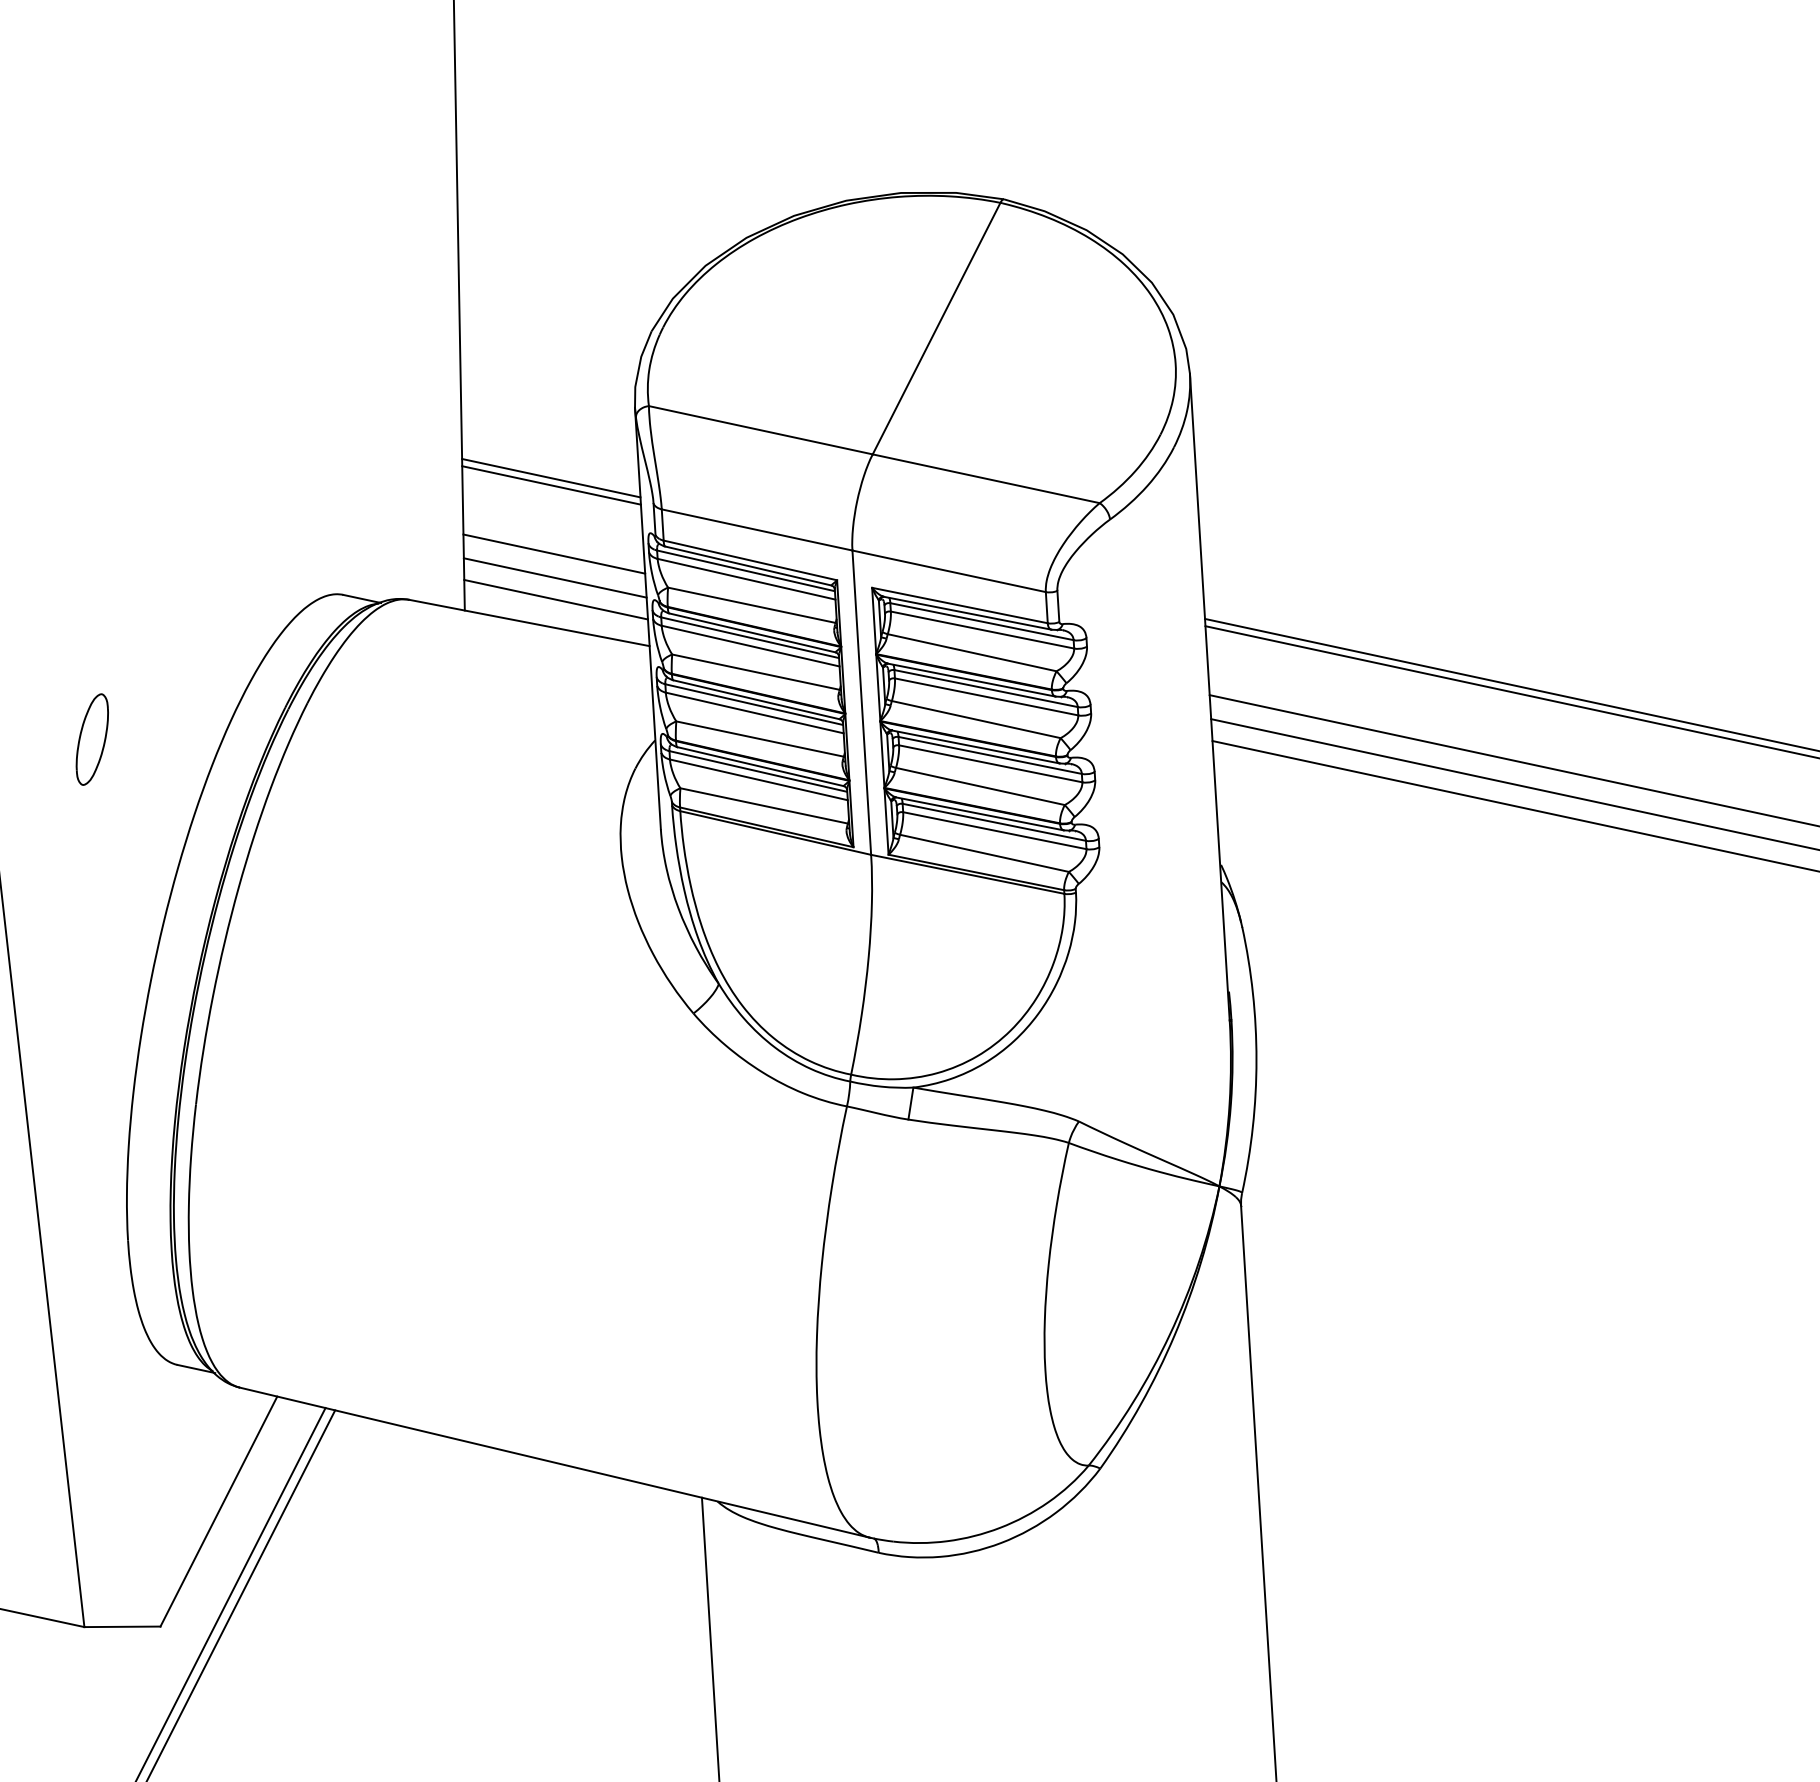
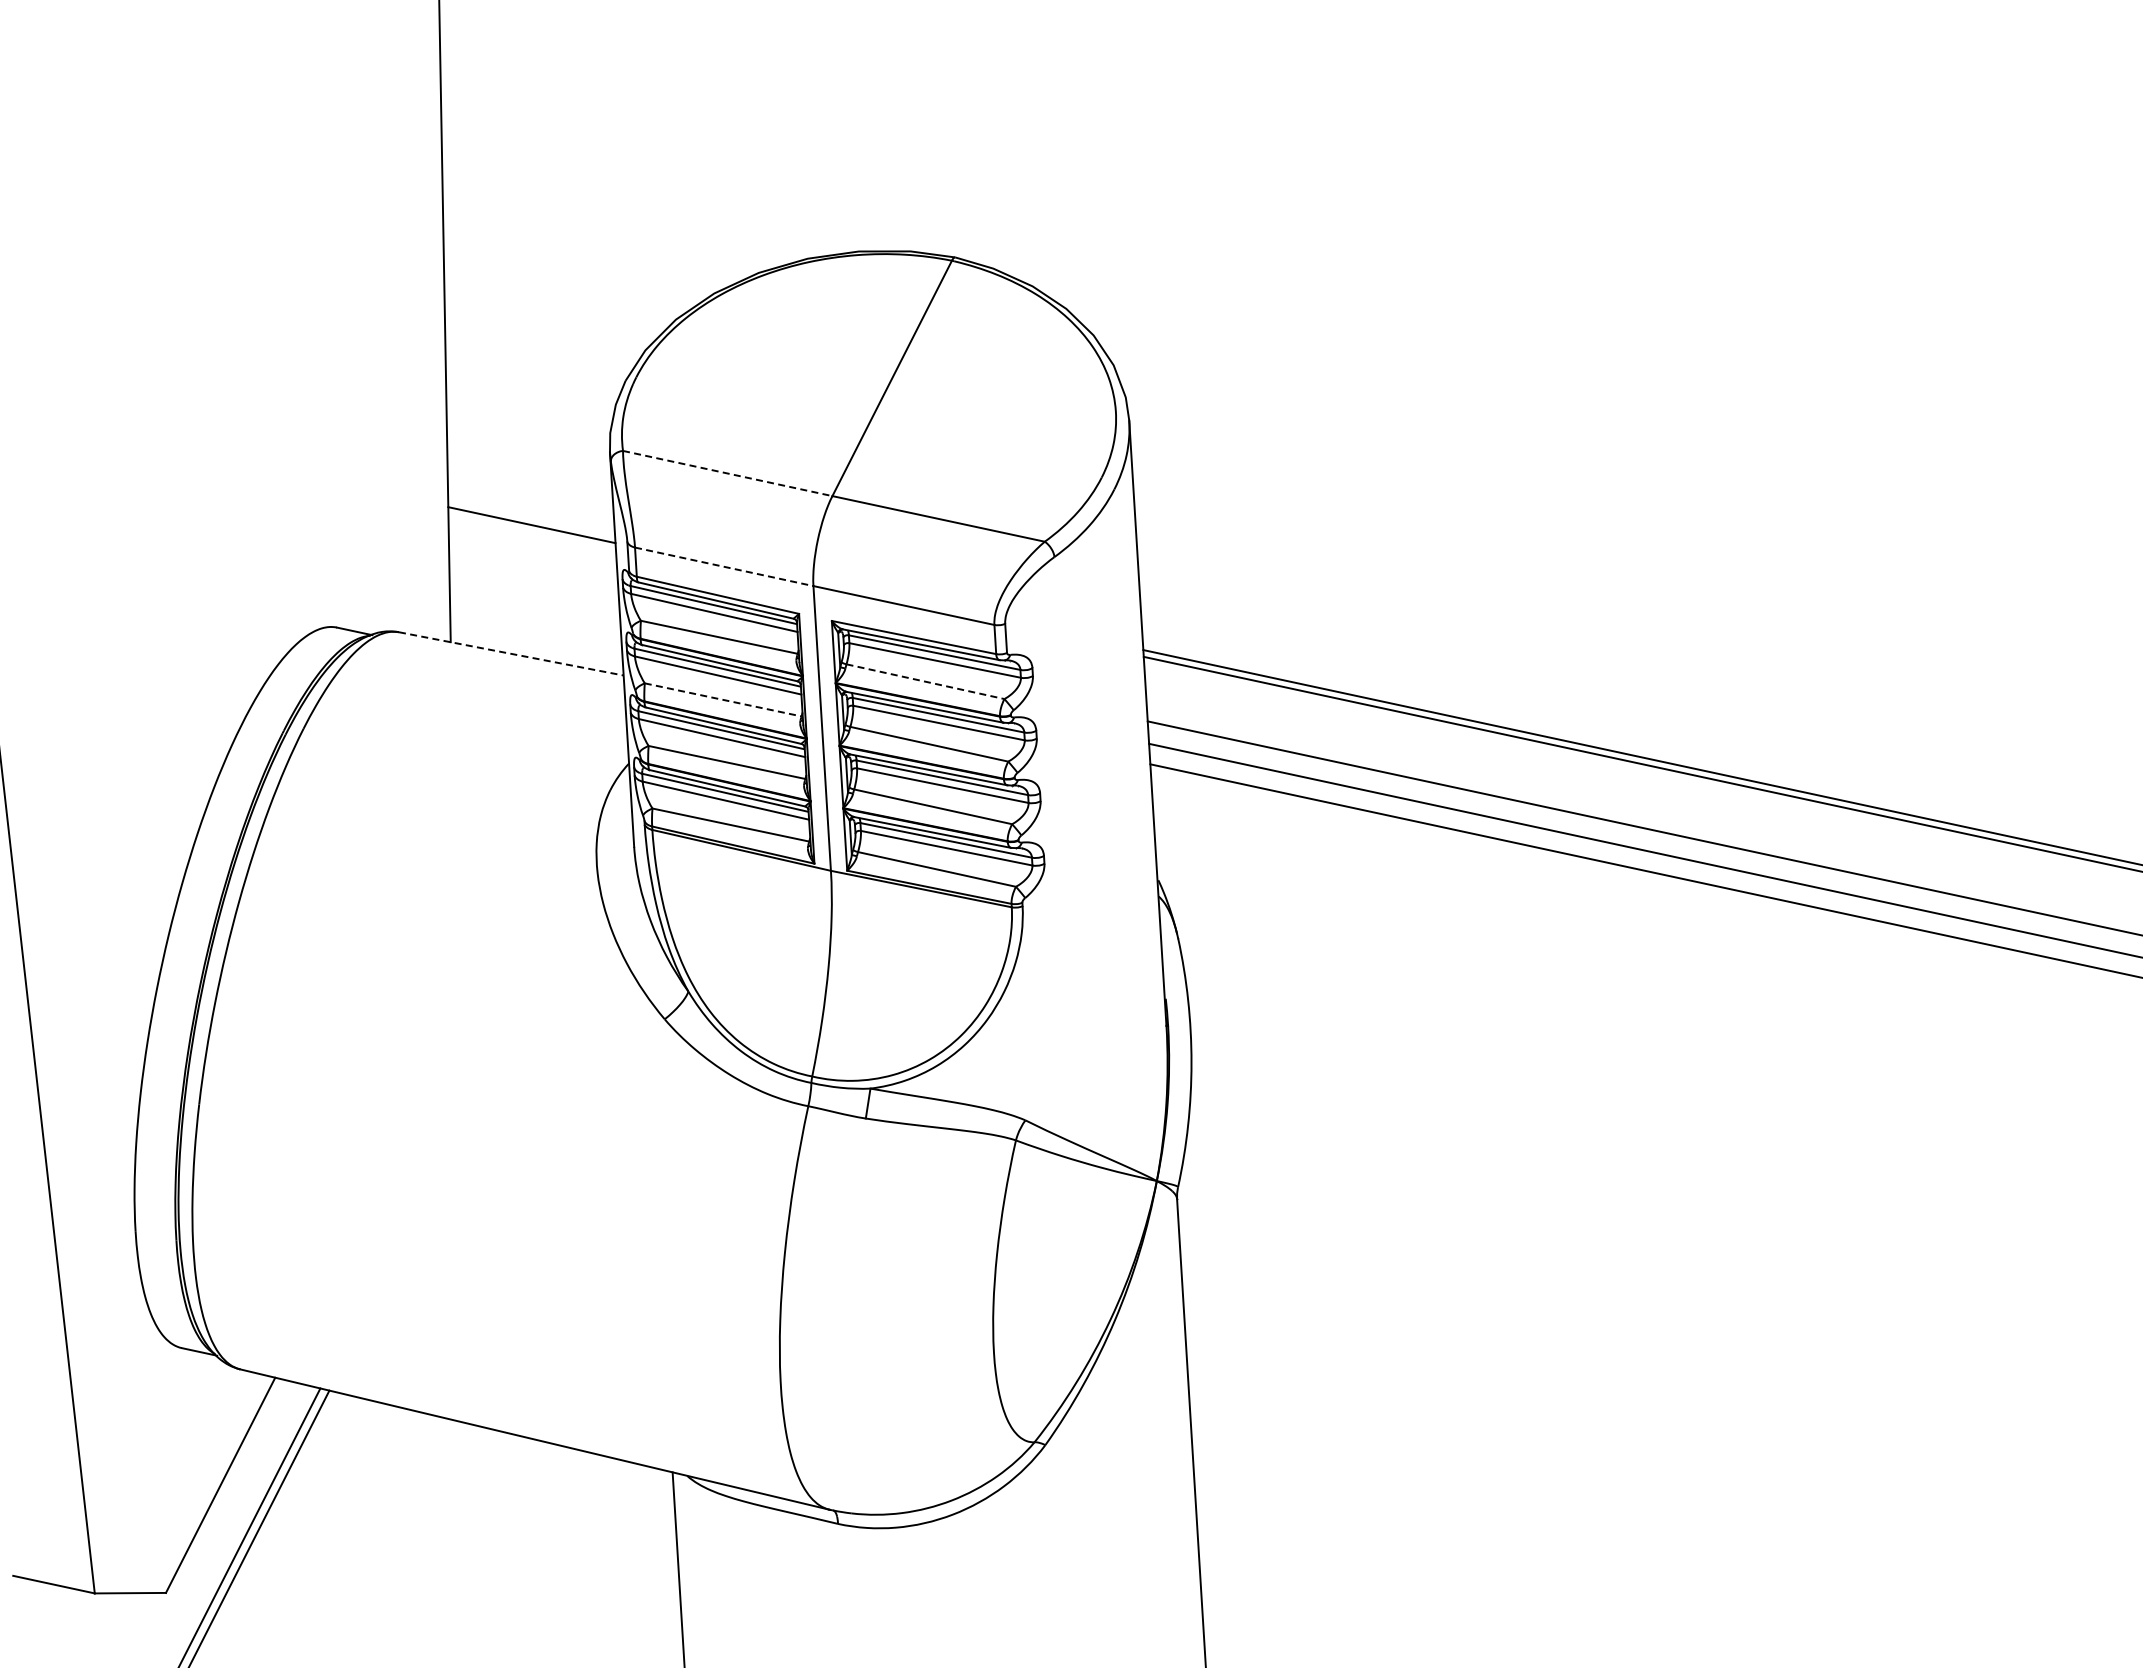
line: (761, 430) -> (728, 473), solid -> dashed
line: (551, 478) -> (531, 518), removed
line: (757, 529) -> (724, 566), solid -> dashed
line: (554, 554) -> (534, 589), removed
line: (554, 577) -> (534, 611), removed
line: (556, 599) -> (536, 631), removed
line: (529, 622) -> (511, 653), solid -> dashed
line: (972, 652) -> (925, 681), solid -> dashed
line: (756, 671) -> (723, 699), solid -> dashed
part: (91, 739) -> (101, 762), removed

